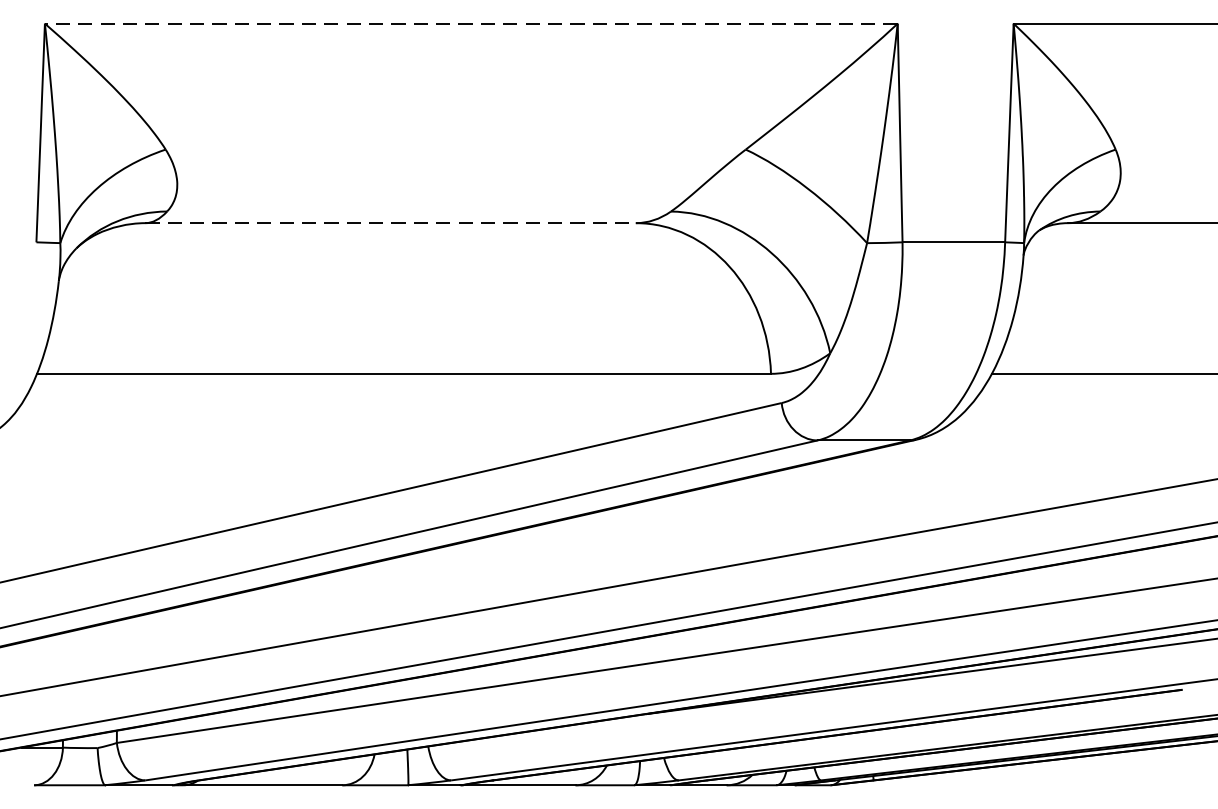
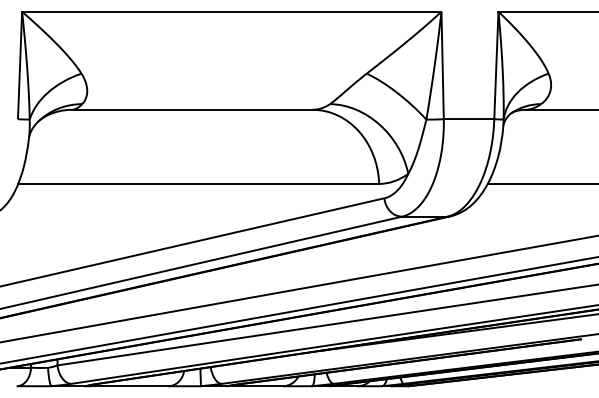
line: (470, 23) -> (231, 11), dashed -> solid
line: (391, 222) -> (192, 109), dashed -> solid

